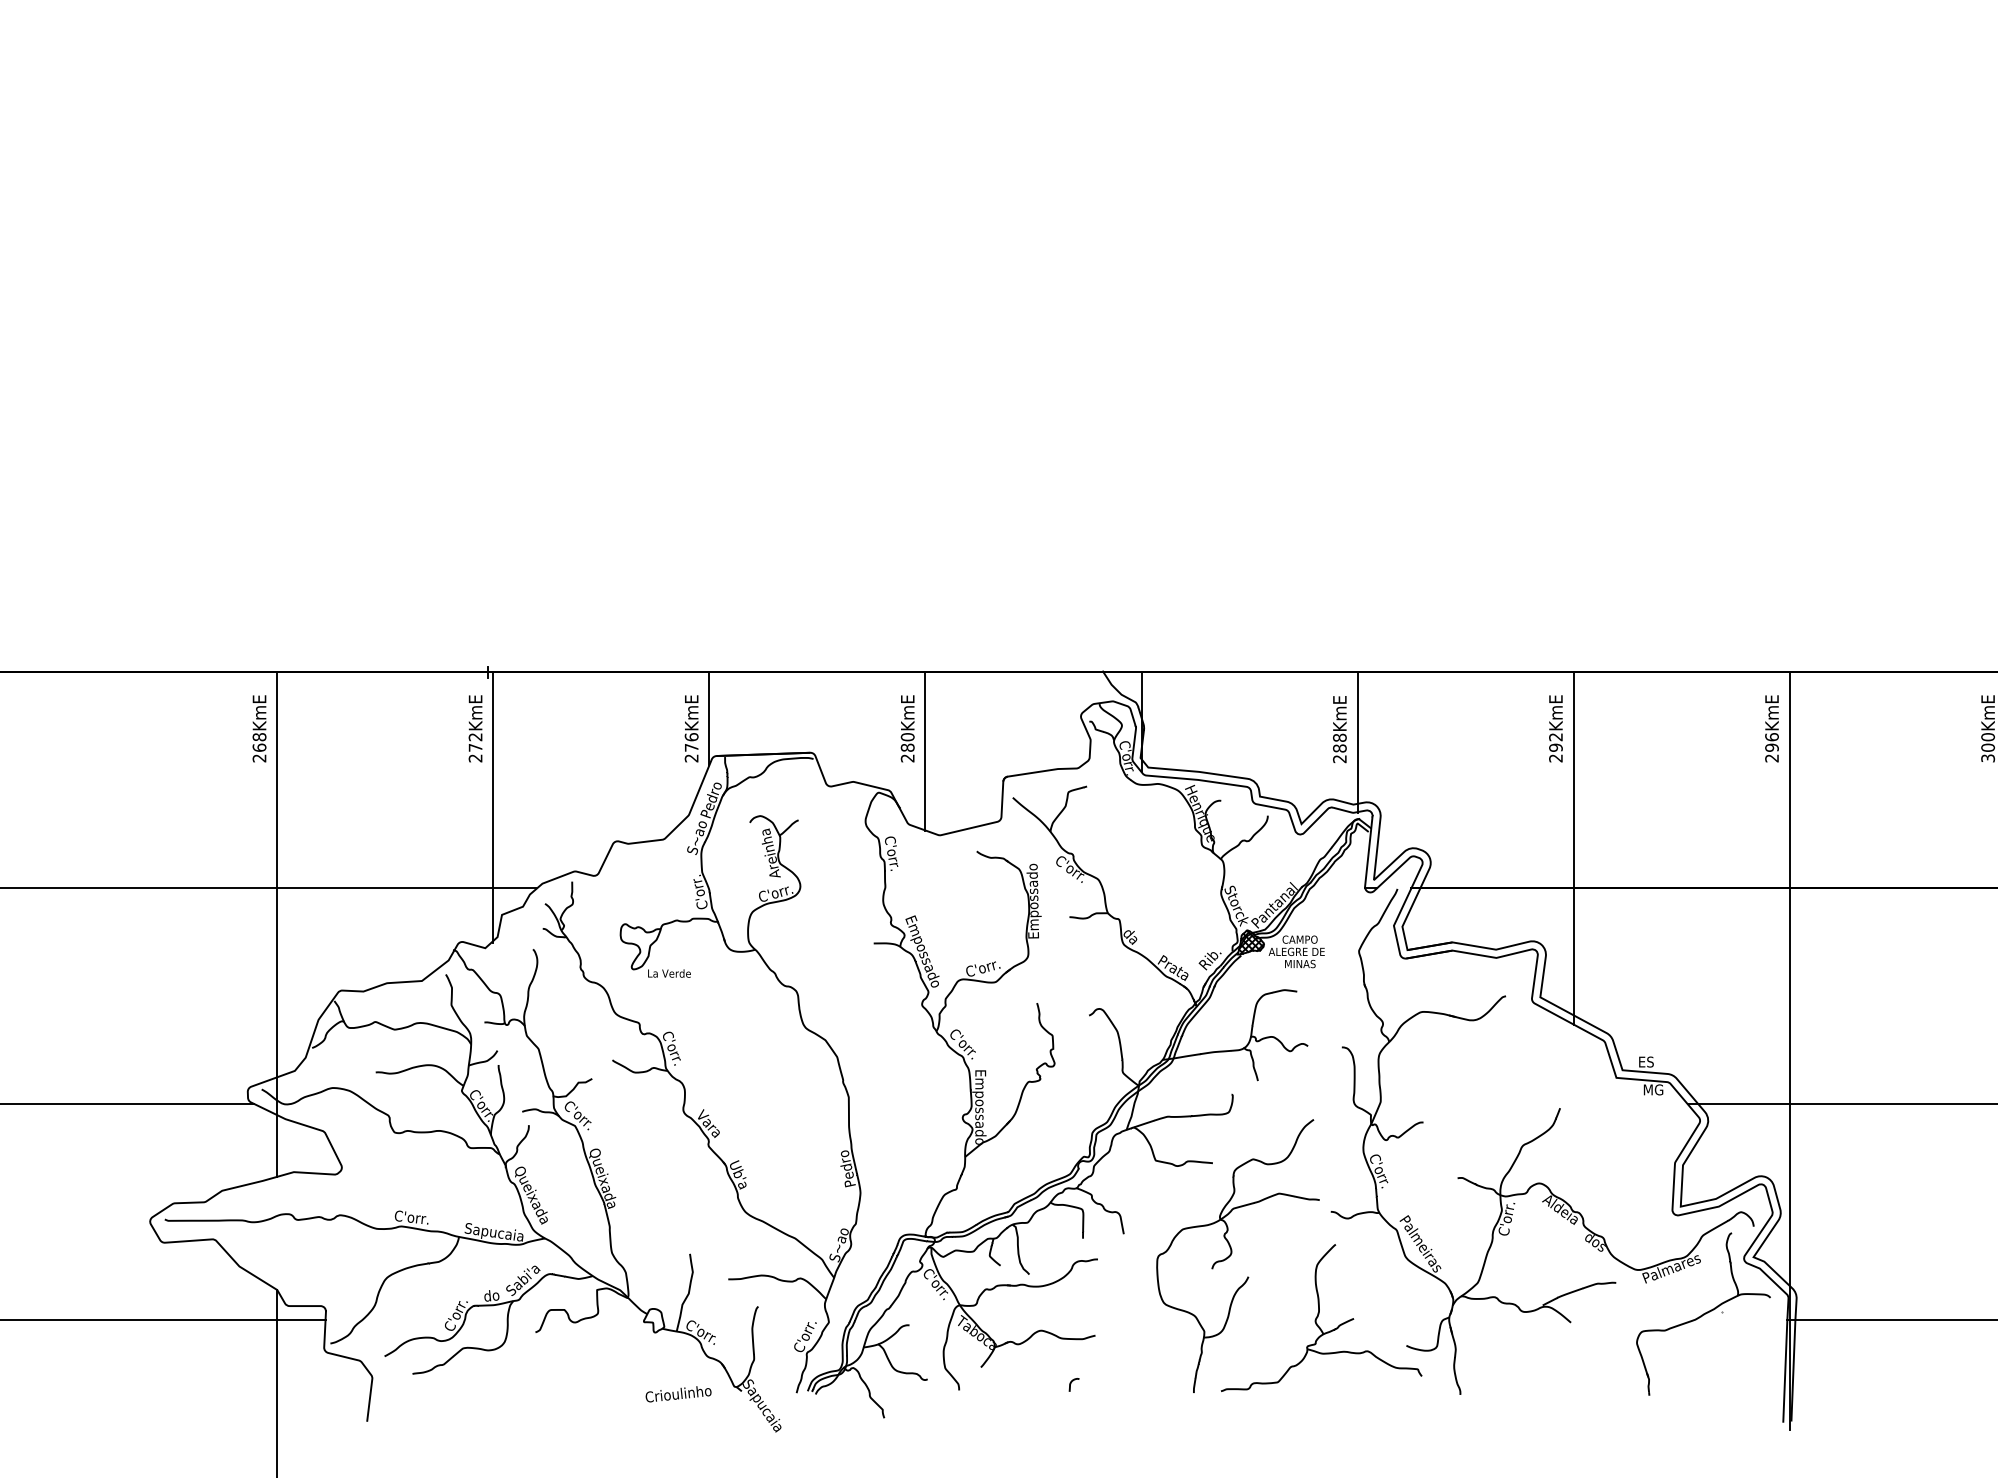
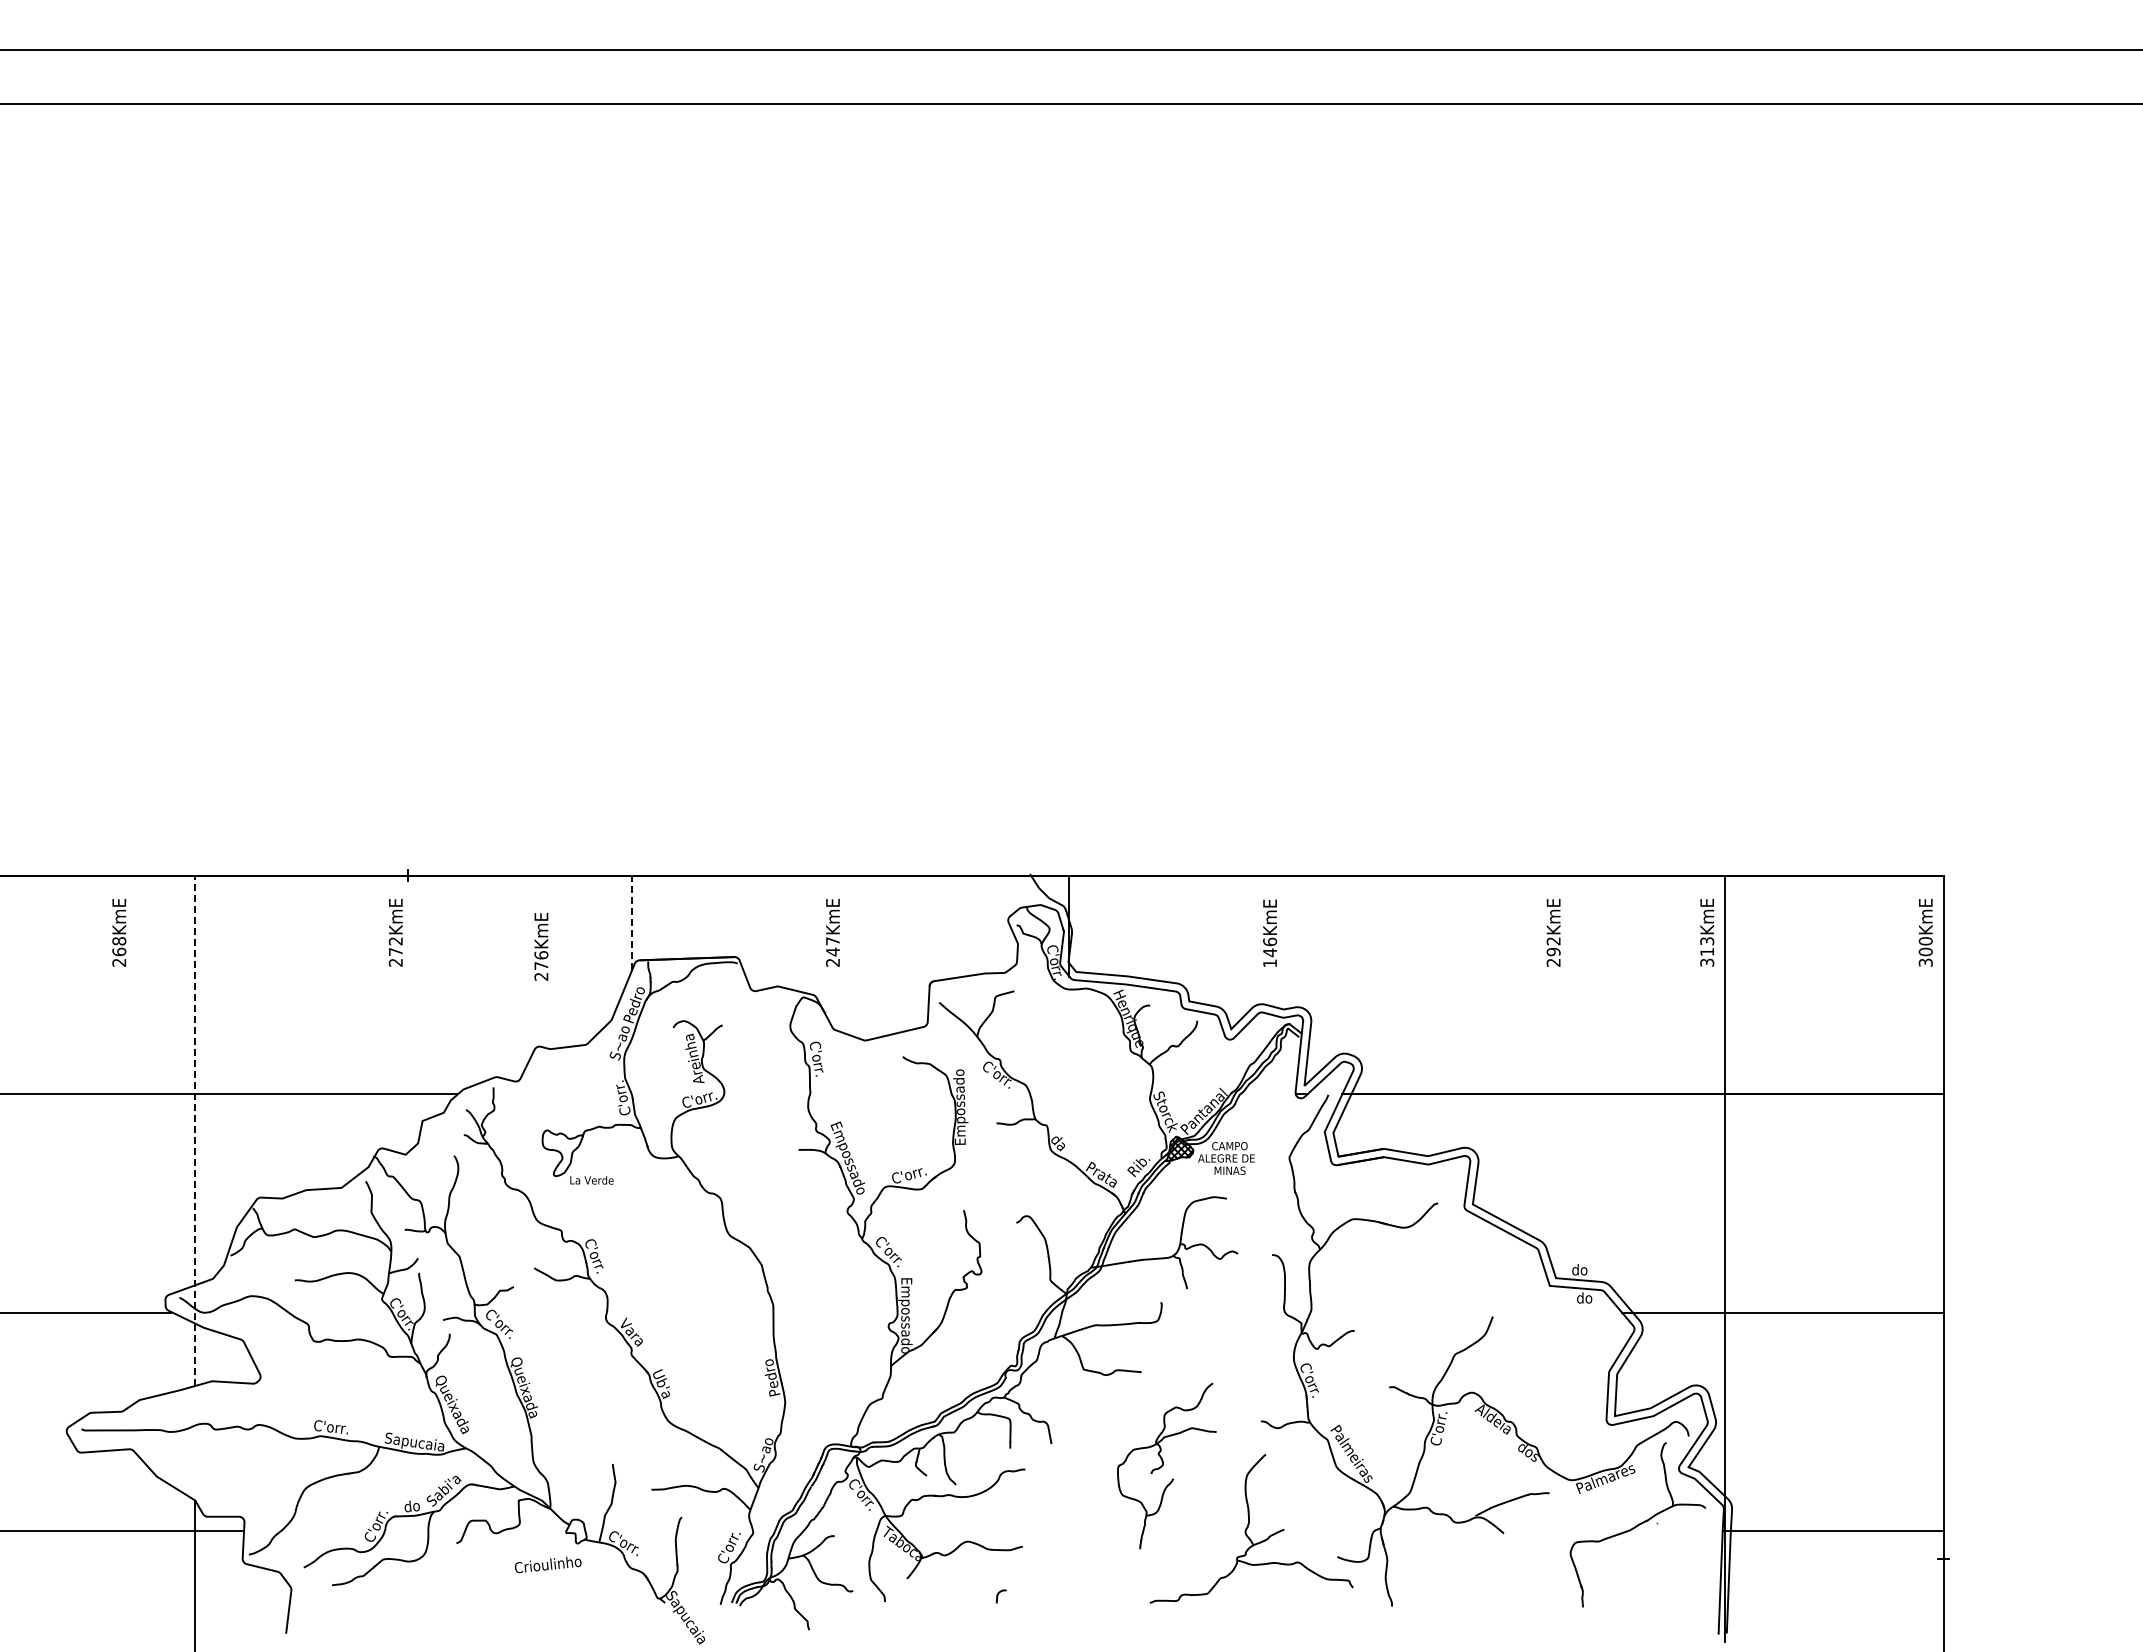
line: (709, 718) -> (632, 922), solid -> dashed
text: (259, 728) -> (119, 932), moved
text: (691, 728) -> (541, 946), moved
text: (1555, 728) -> (1553, 932), moved
text: (907, 742) -> (832, 946), 280KmE -> 247KmE
line: (1358, 742) -> (1288, 946), removed
text: (1772, 747) -> (1707, 951), 296KmE -> 313KmE
text: (1340, 748) -> (1270, 952), 288KmE -> 146KmE
line: (925, 751) -> (850, 955), removed
line: (493, 807) -> (413, 1012), removed
line: (1573, 848) -> (1506, 1053), removed
line: (277, 924) -> (195, 1130), solid -> dashed
text: (1645, 1061) -> (1579, 1269), ES -> do
text: (1653, 1089) -> (1587, 1297), MG -> do
part: (1237, 1255) -> (1166, 1465), size x0.6
text: (677, 1393) -> (547, 1564), moved

